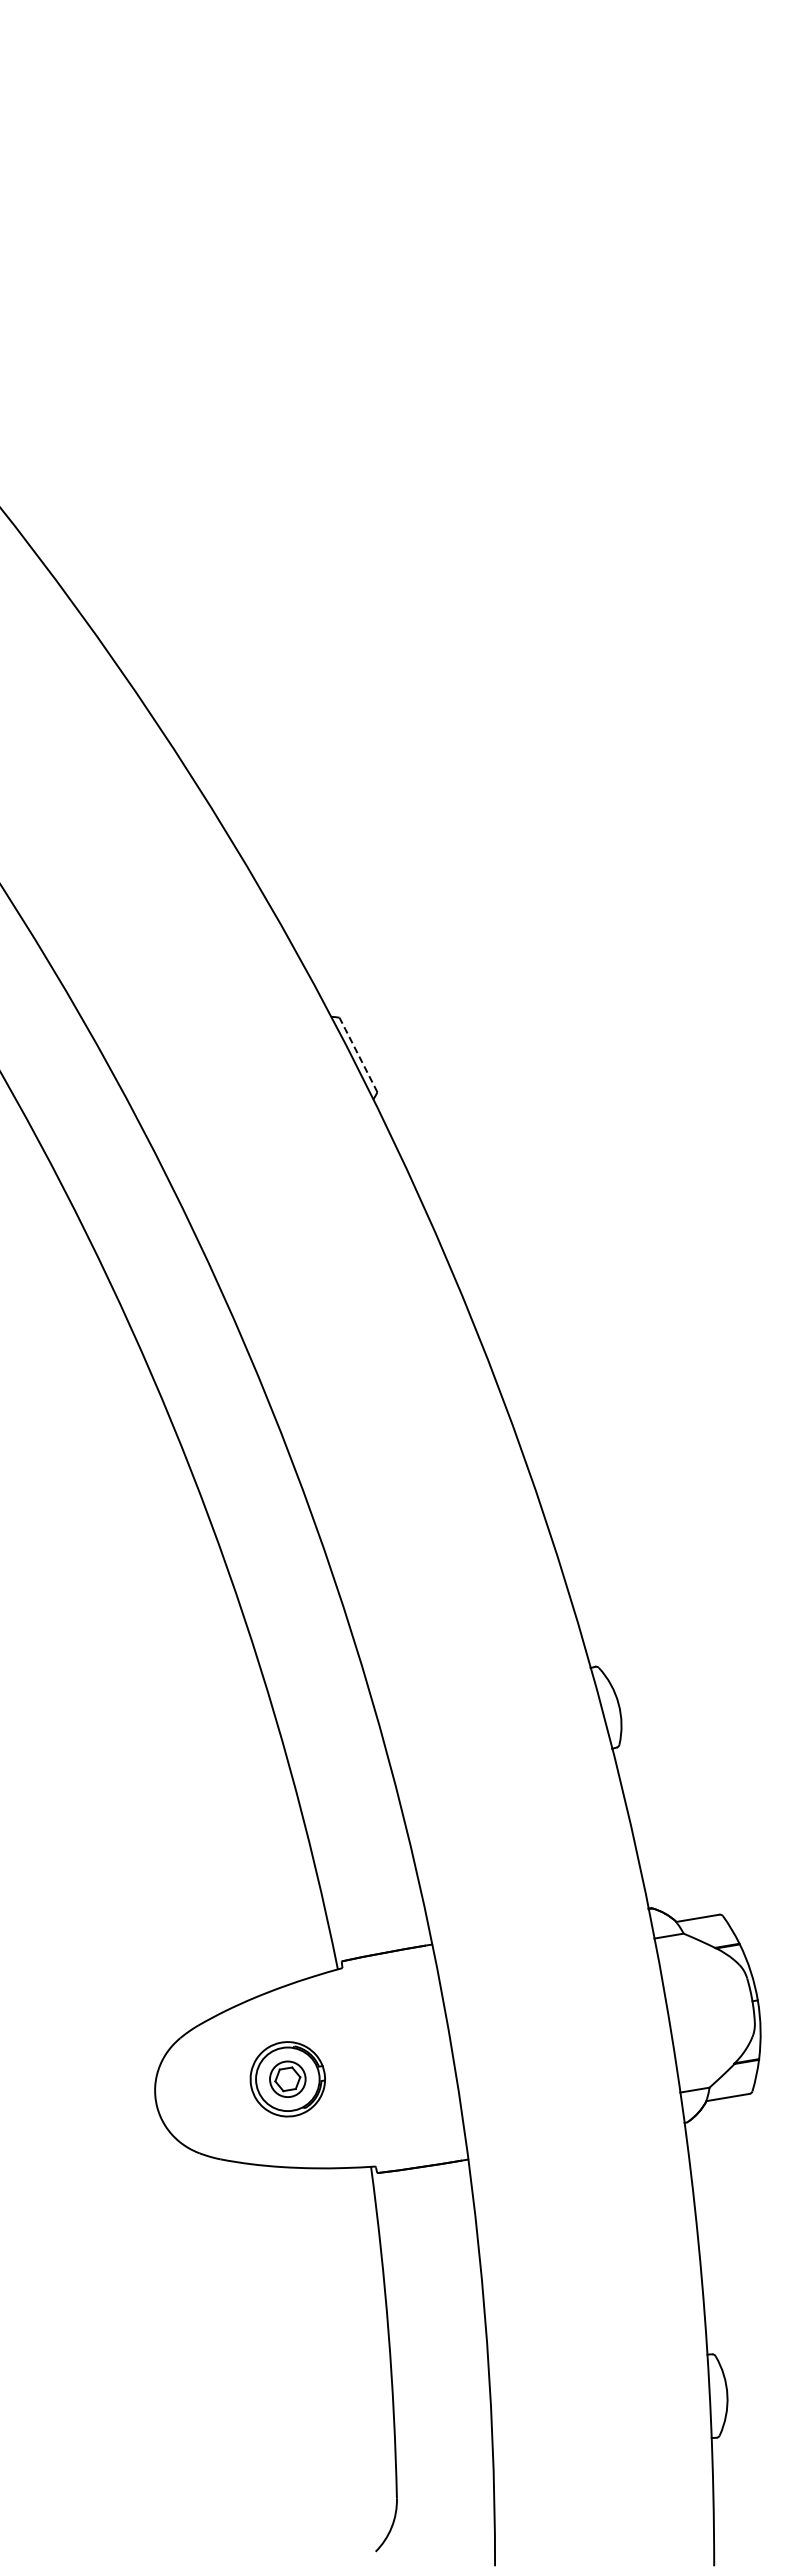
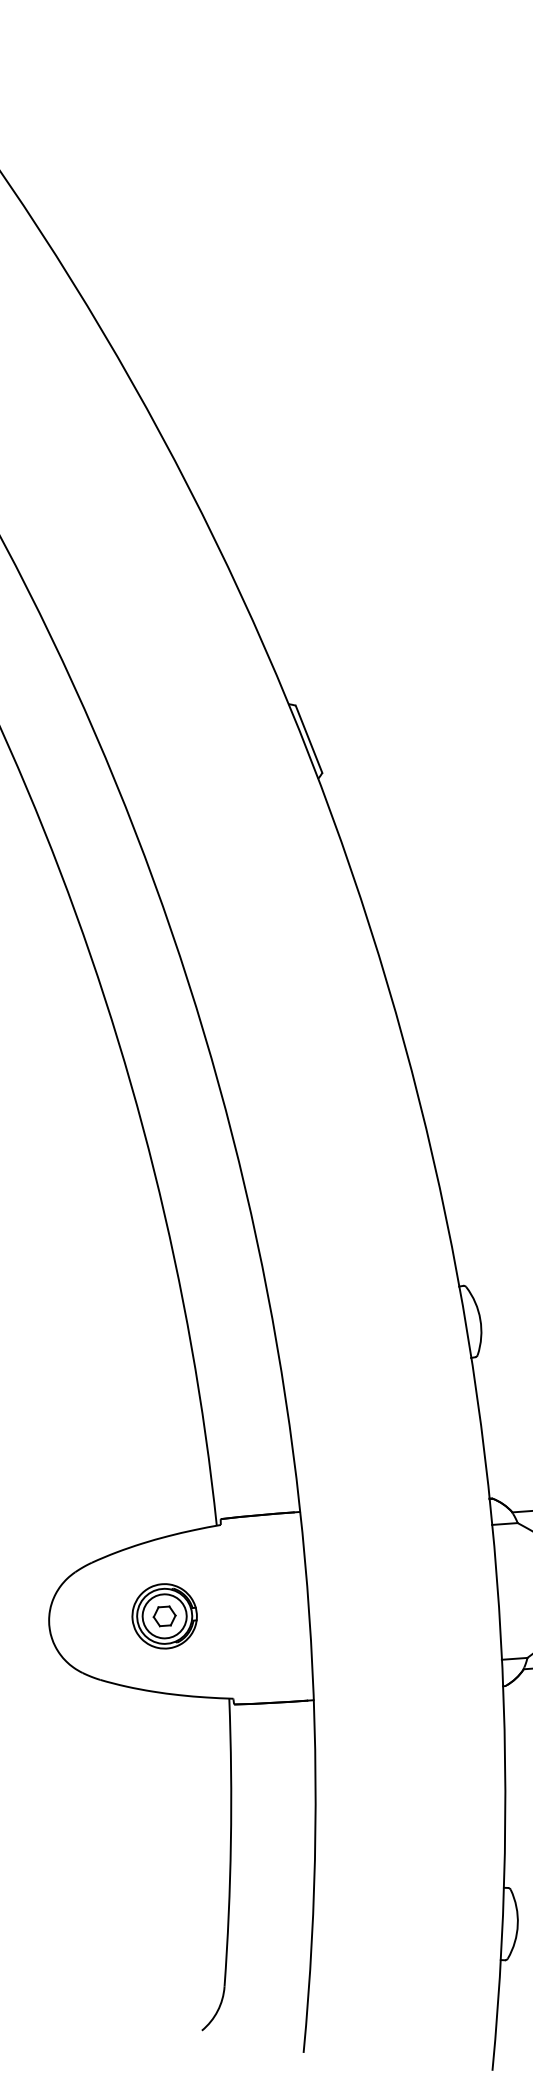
line: (358, 1055) -> (309, 739), dashed -> solid
circle: (287, 2078) -> (164, 1615), size x1.43

